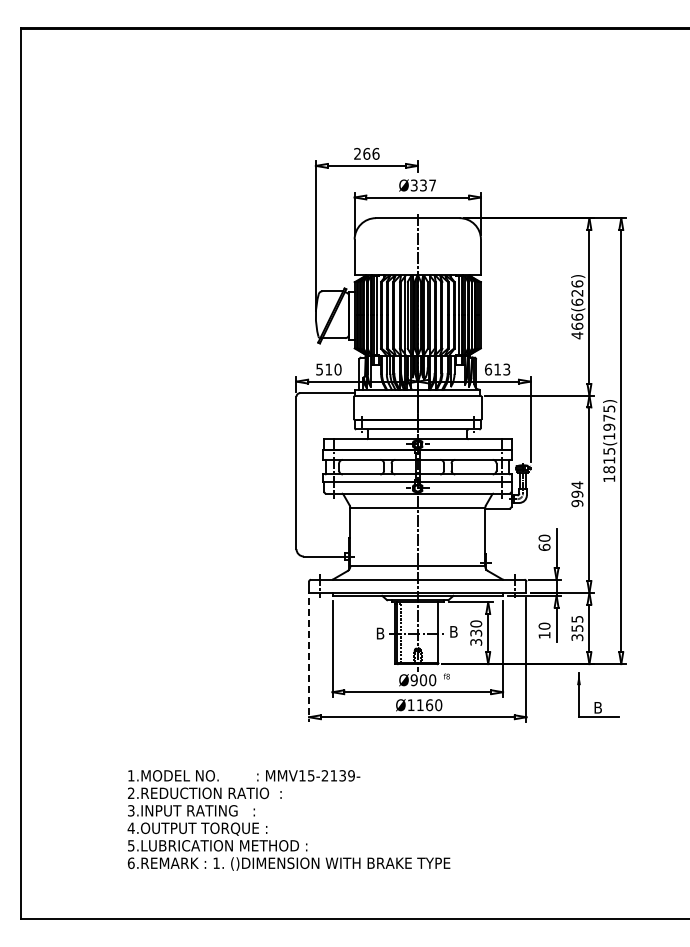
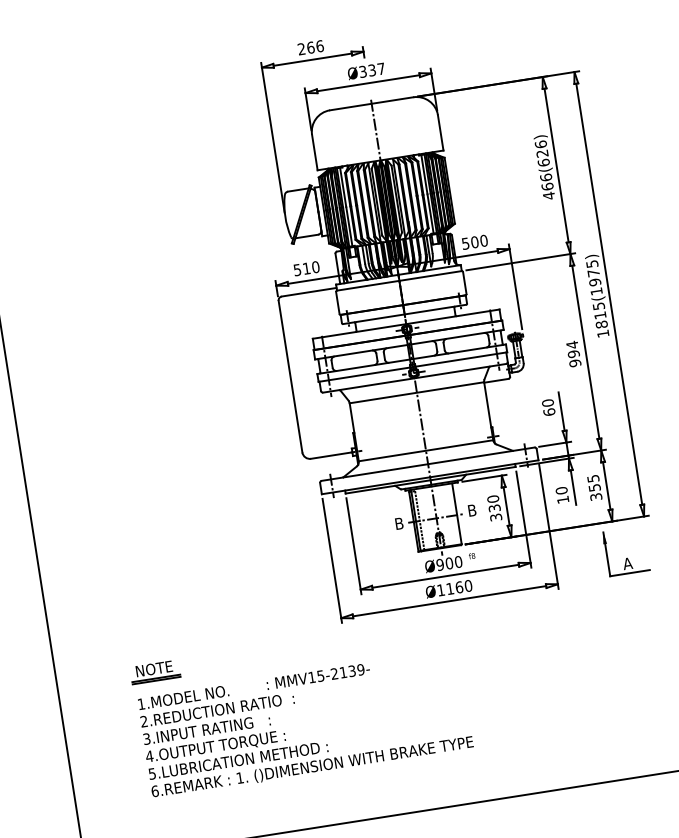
text: (497, 369) -> (474, 242), 613 -> 500
line: (309, 660) -> (332, 561), dashed -> solid
text: (597, 707) -> (627, 563), B -> A
part: (118, 741) -> (155, 672), added
text: (288, 820) -> (305, 724), moved

